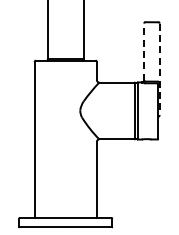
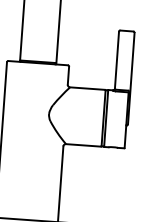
line: (144, 52) -> (117, 60), dashed -> solid
line: (159, 69) -> (131, 78), dashed -> solid

